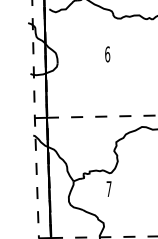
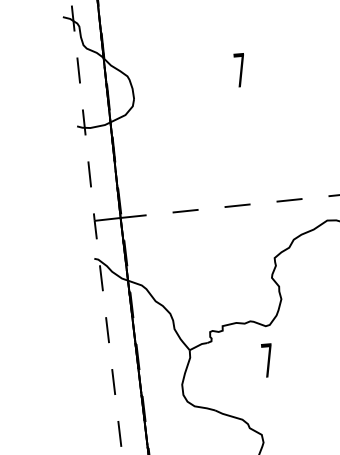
text: (107, 54) -> (239, 70), 6 -> 7

